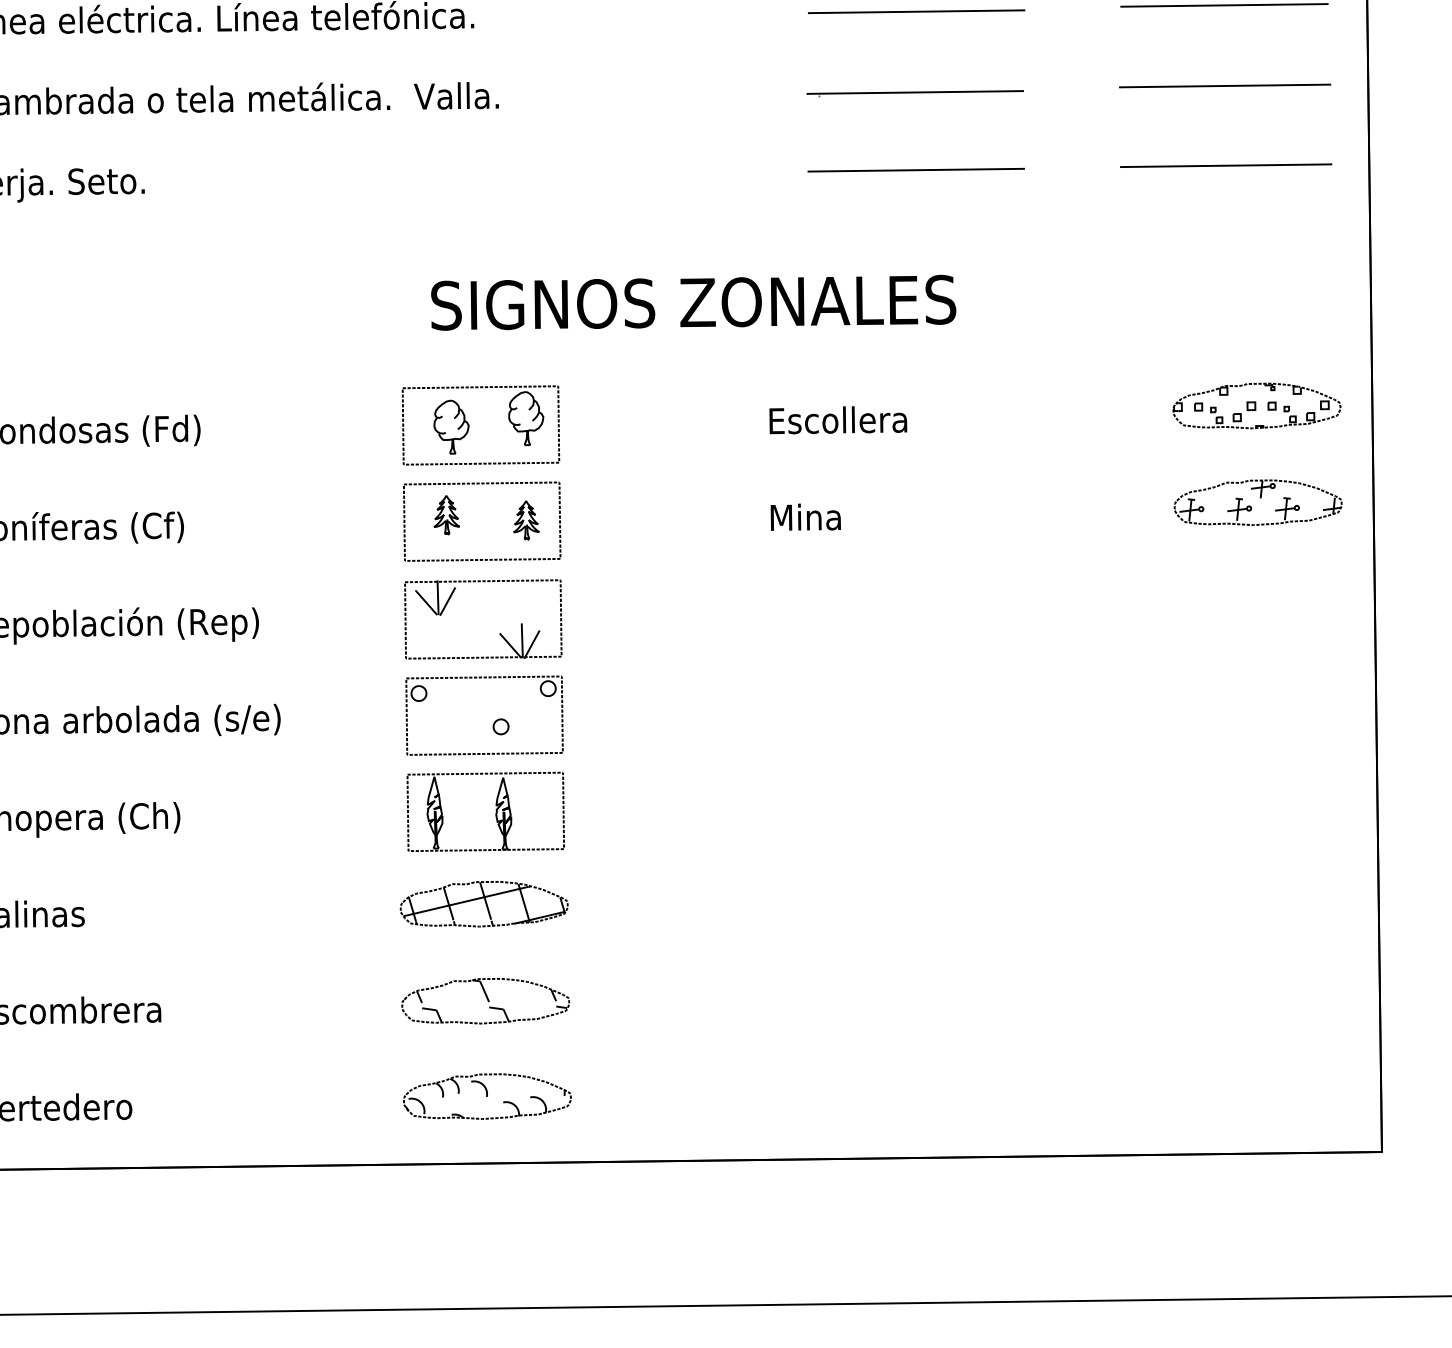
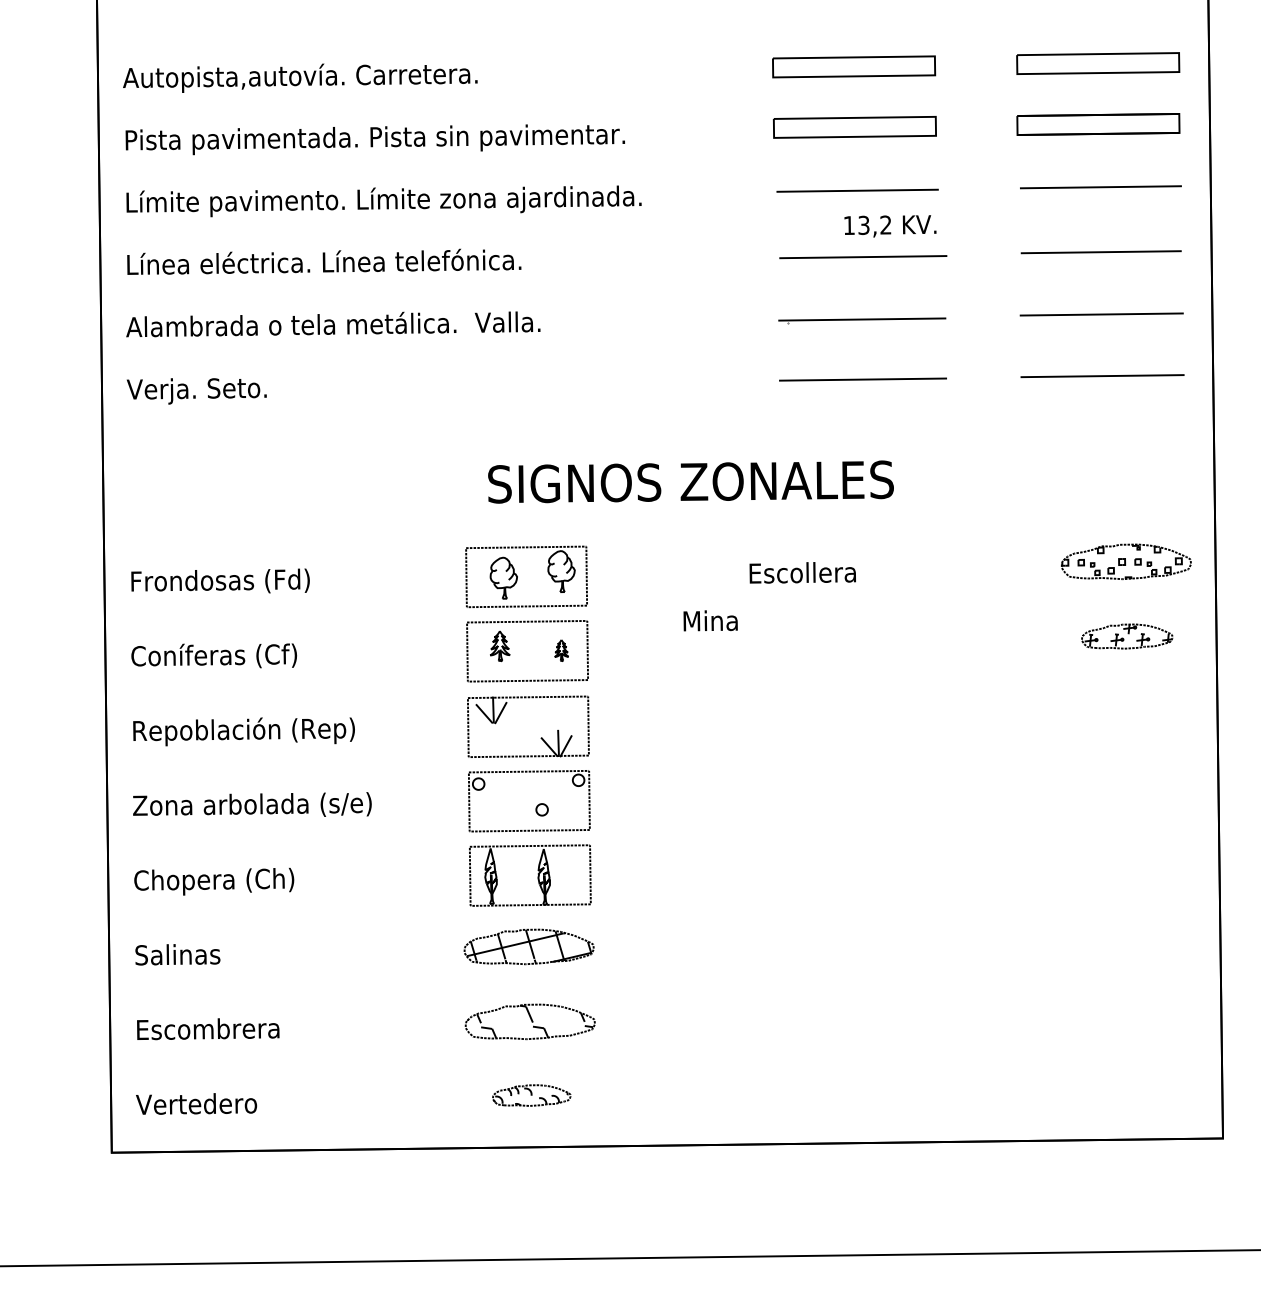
part: (1257, 502) -> (1126, 636), size x0.7
text: (805, 516) -> (710, 620), moved
part: (526, 520) -> (561, 650), size x0.7
part: (487, 1096) -> (531, 1095), size x0.6

